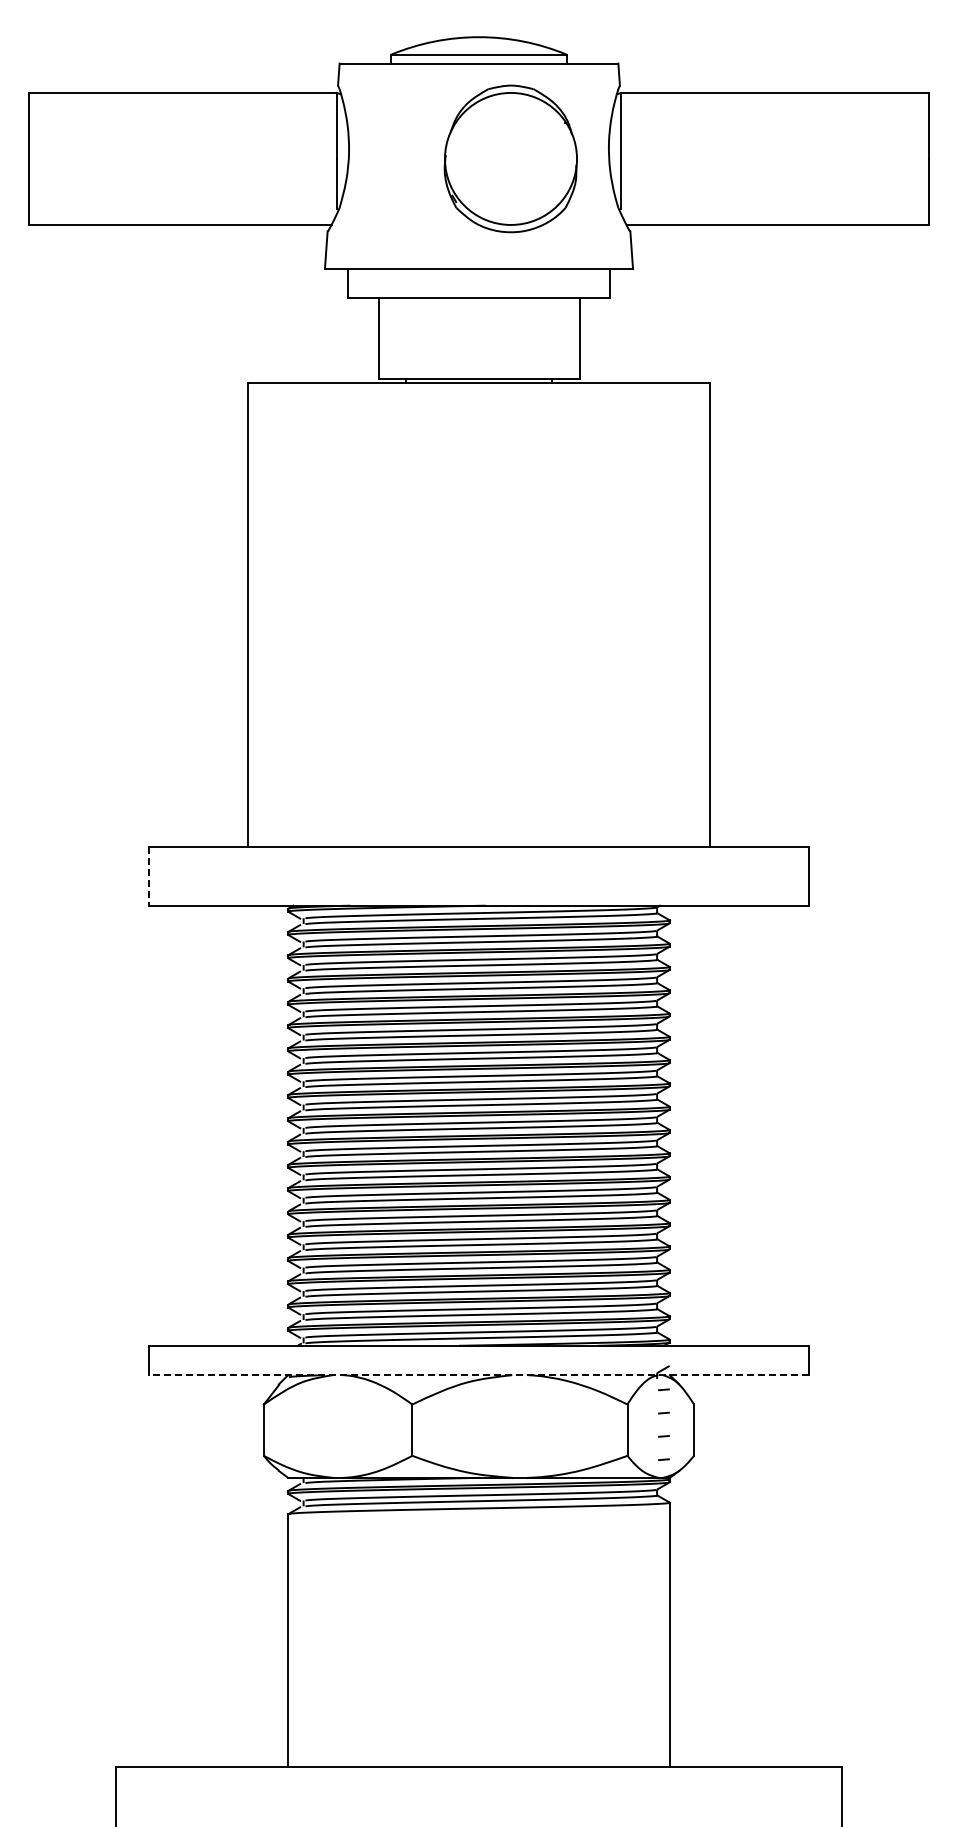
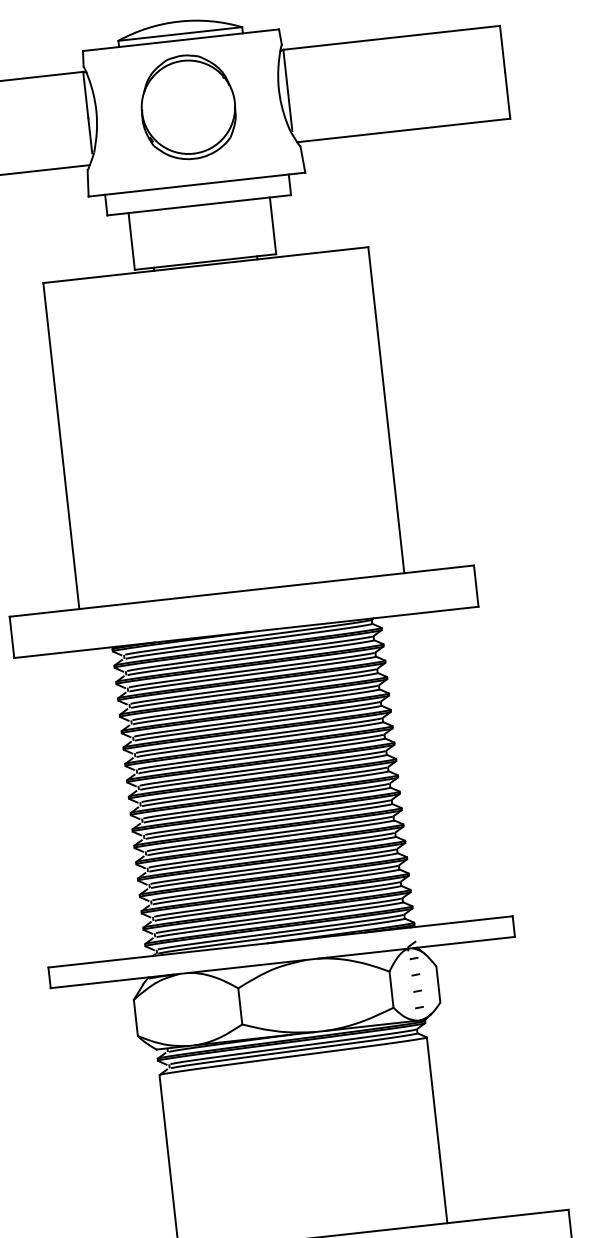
part: (510, 158) -> (188, 106), moved
line: (148, 876) -> (11, 637), dashed -> solid
line: (478, 1375) -> (282, 962), dashed -> solid

